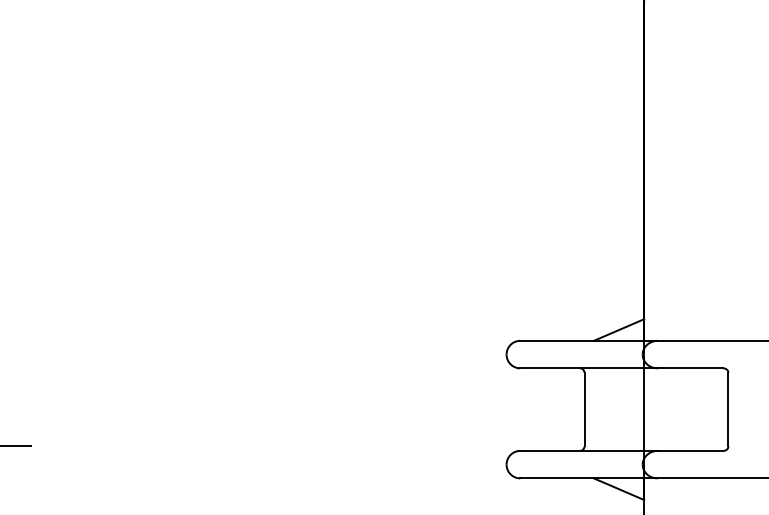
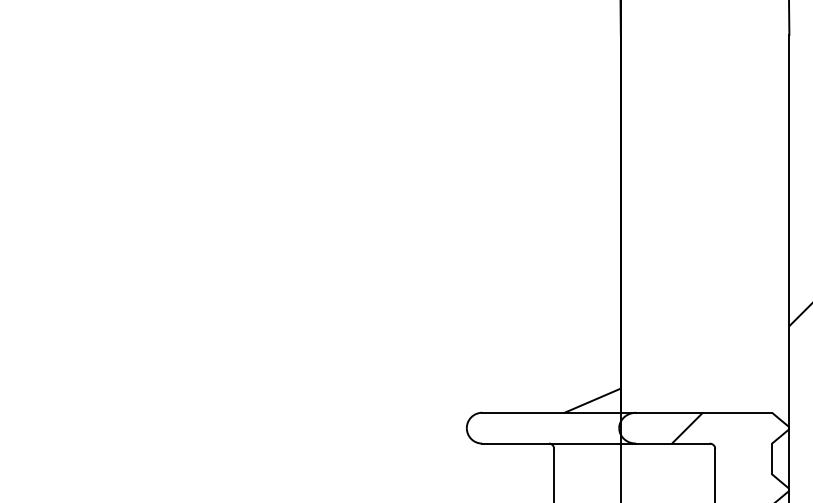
hatch: (703, 354) -> (687, 428), added

